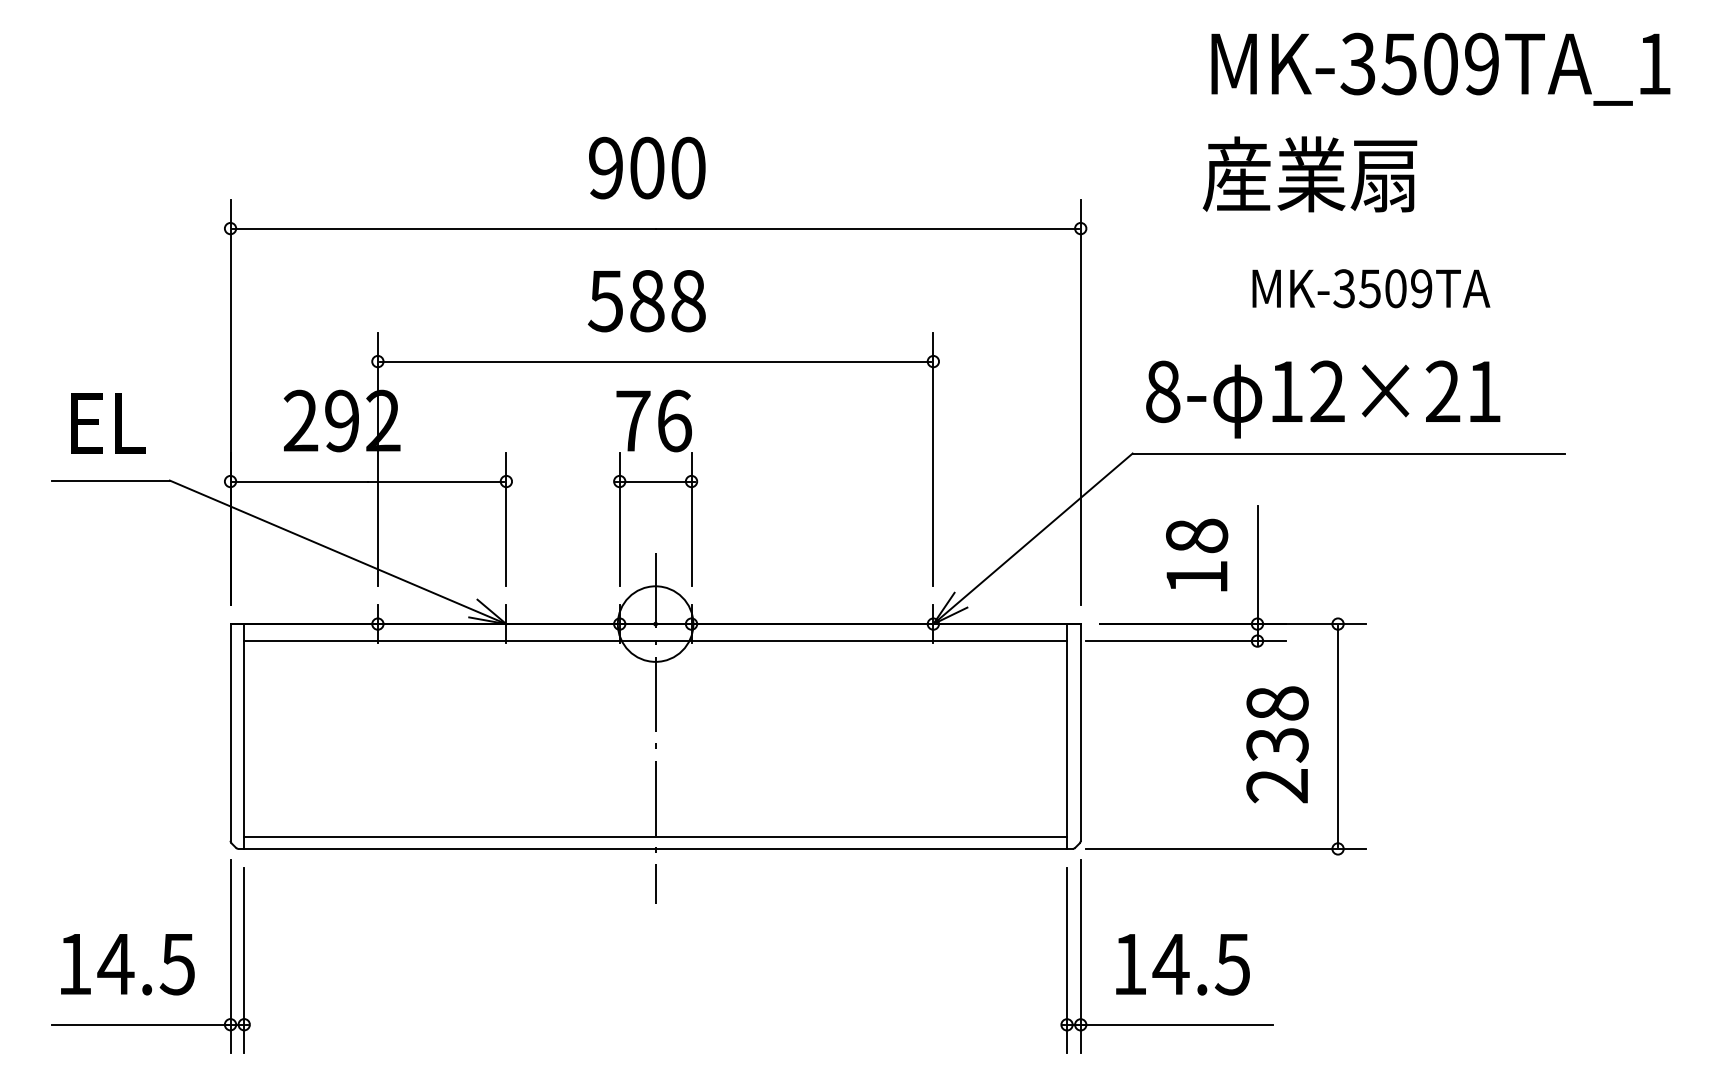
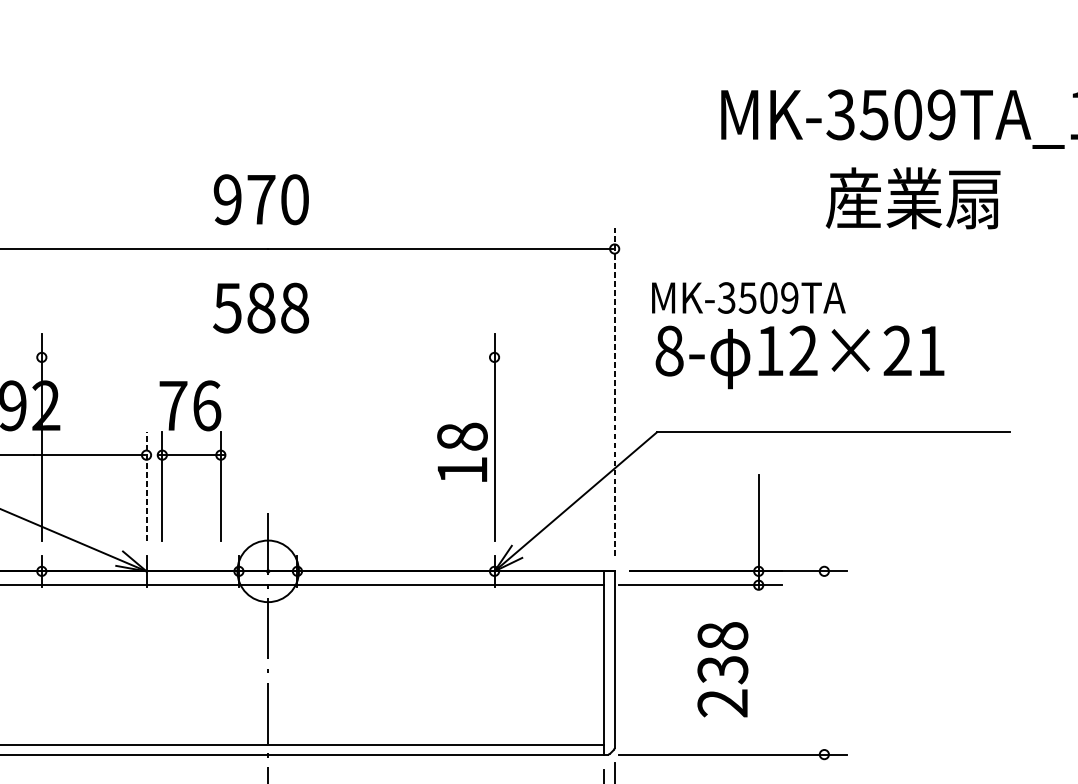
text: (647, 167) -> (261, 199), 900 -> 970
text: (1309, 174) -> (912, 198), moved
text: (1371, 288) -> (748, 297), moved
line: (655, 361) -> (268, 357), removed
text: (1323, 399) -> (800, 357), moved
line: (1080, 402) -> (614, 390), solid -> dashed
part: (655, 487) -> (191, 460), moved
line: (506, 519) -> (146, 486), solid -> dashed
text: (1197, 554) -> (462, 451), moved
line: (1338, 736) -> (824, 662), removed
text: (1277, 744) -> (722, 669), moved

